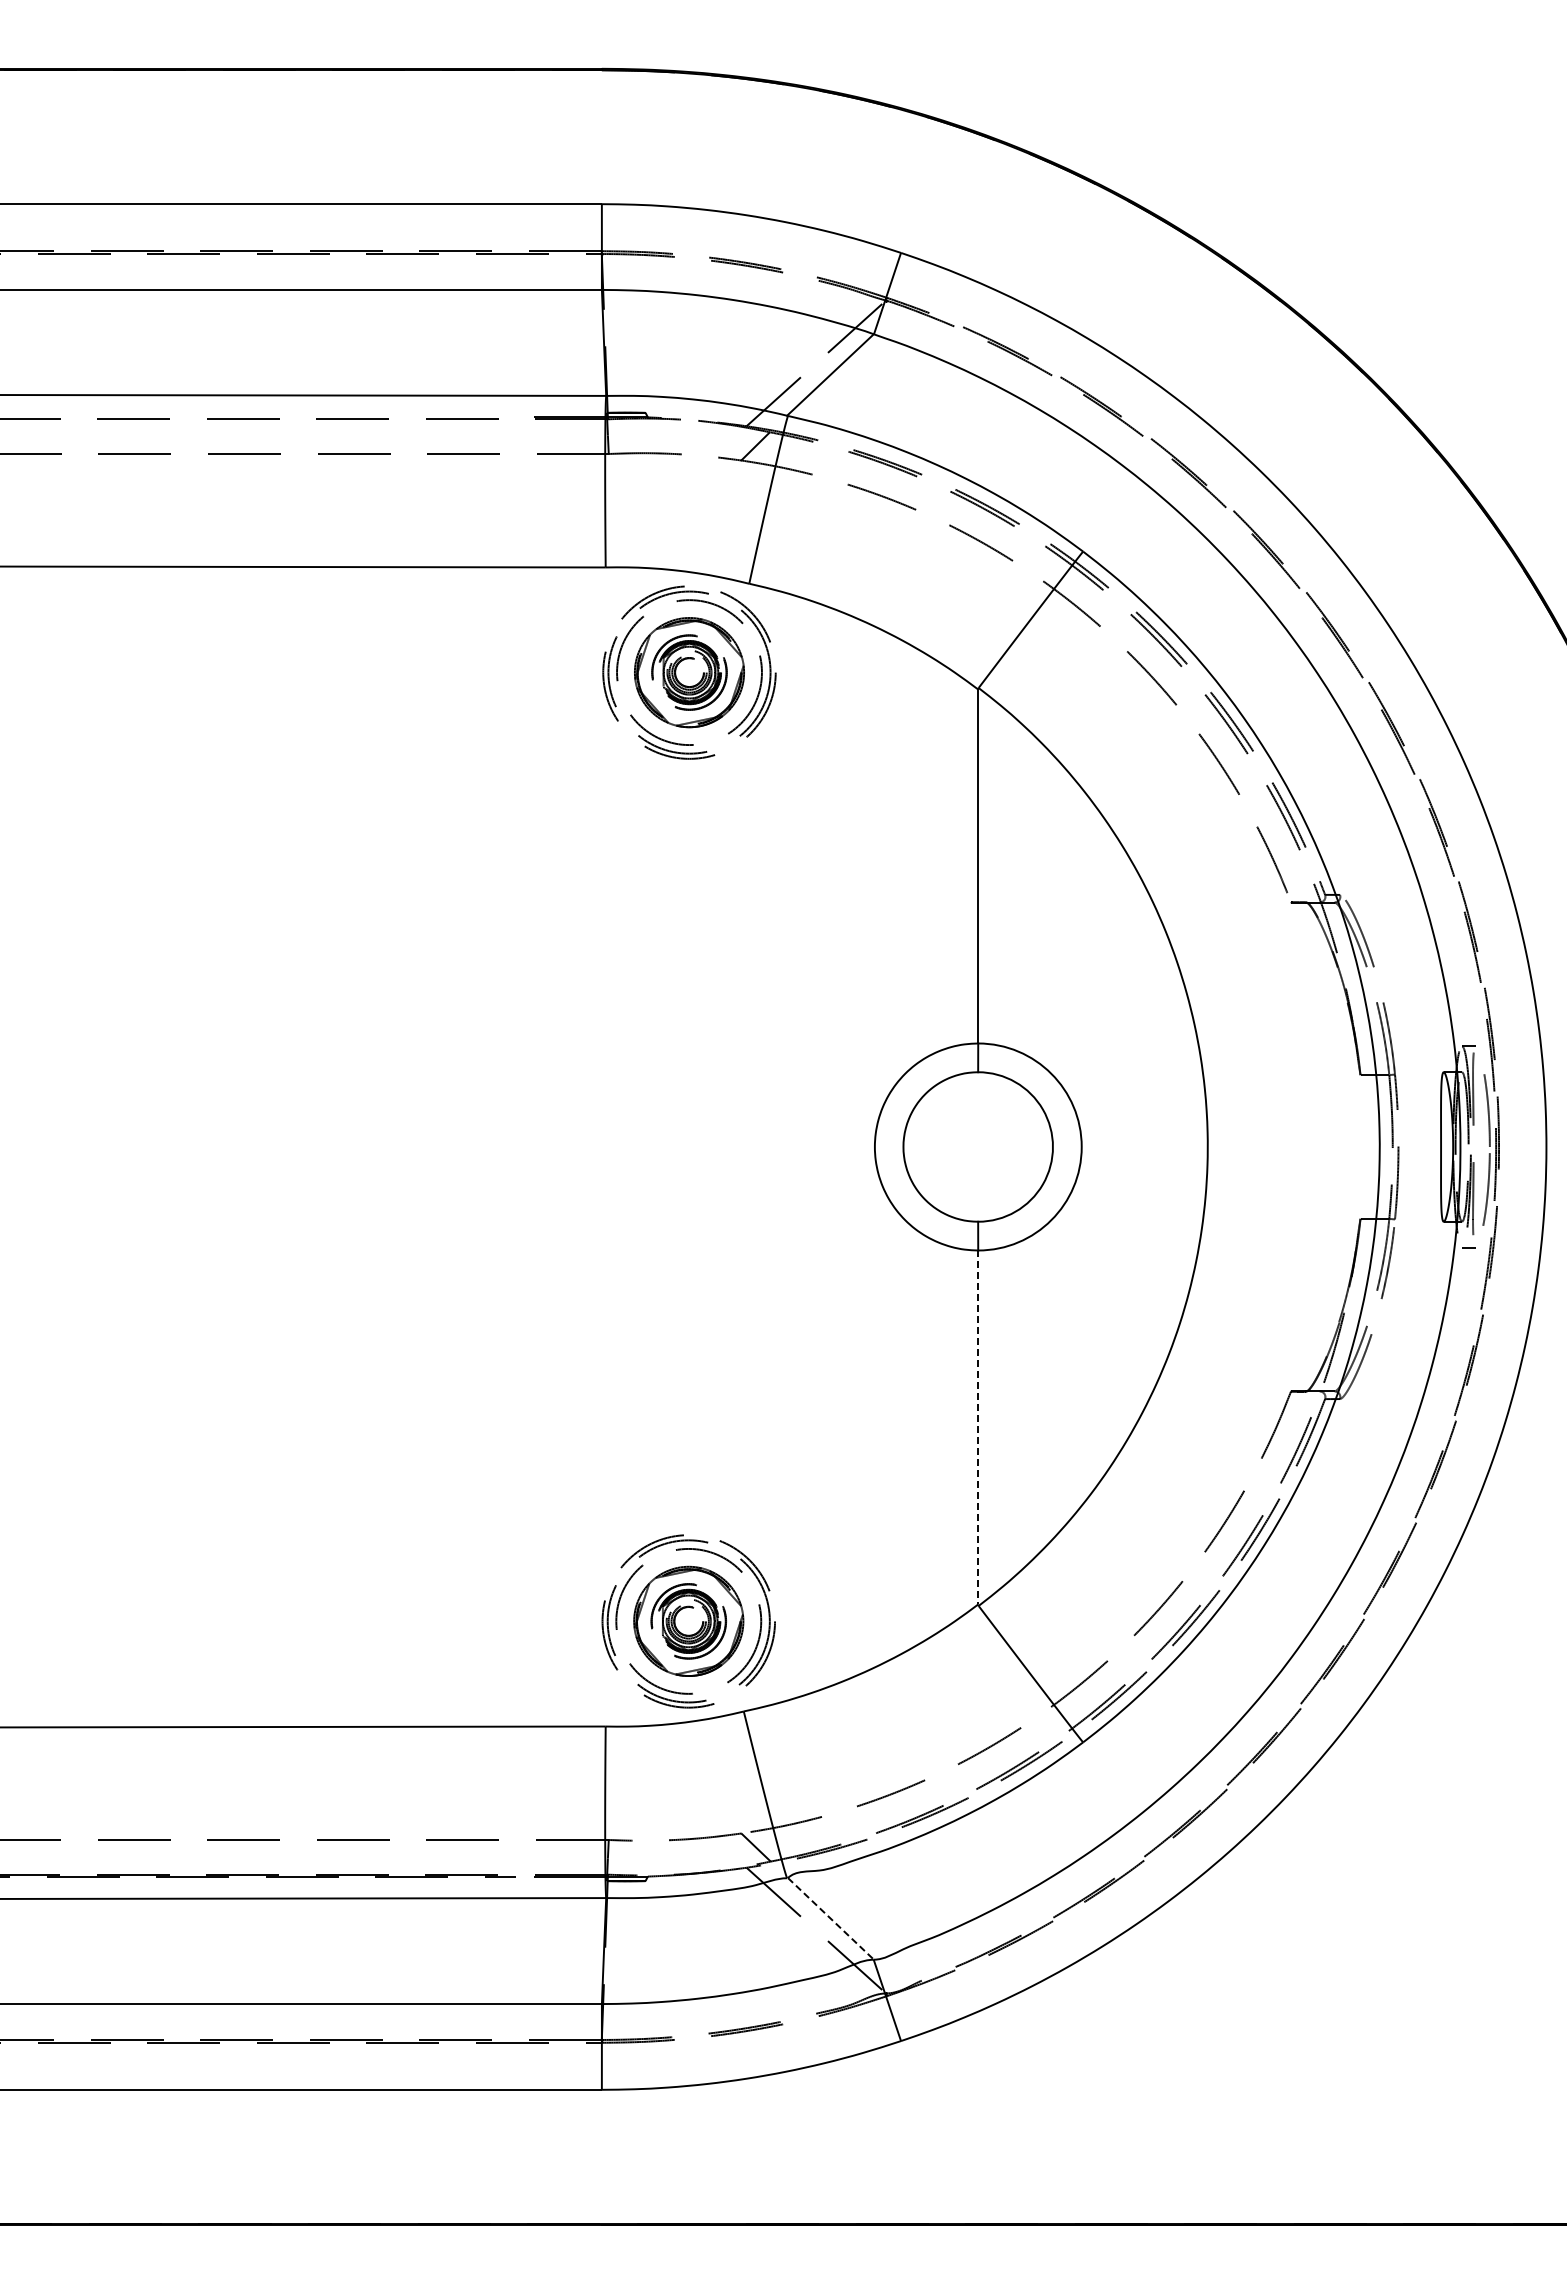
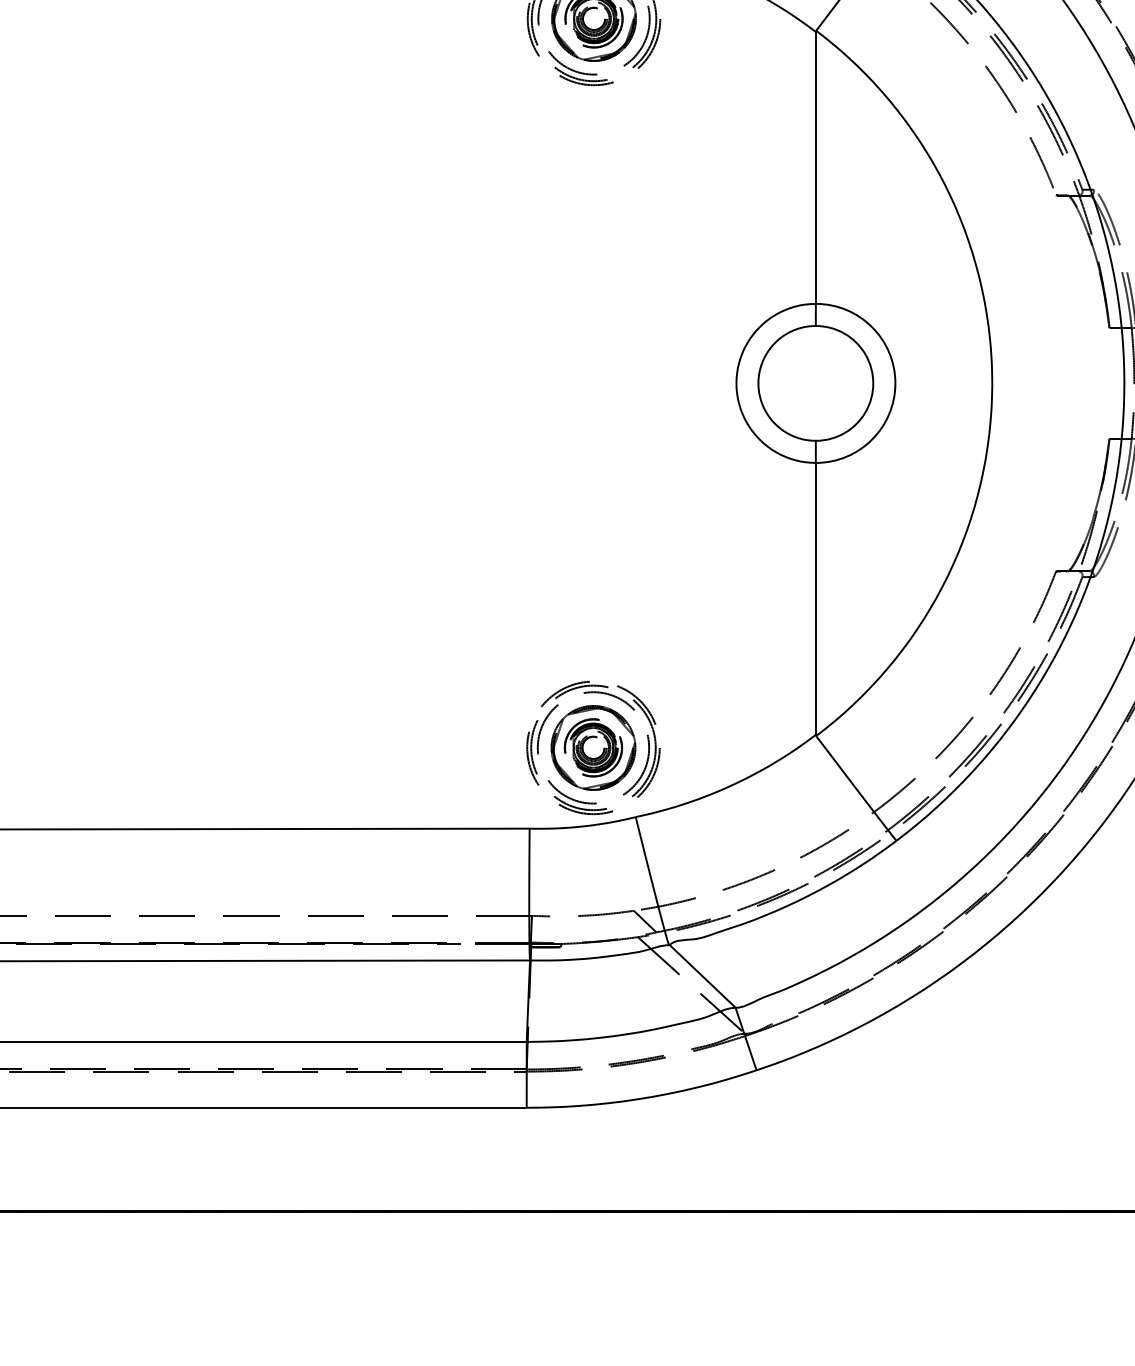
line: (978, 1427) -> (816, 598), dashed -> solid
line: (831, 1919) -> (703, 976), dashed -> solid

